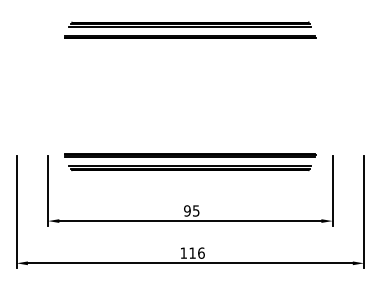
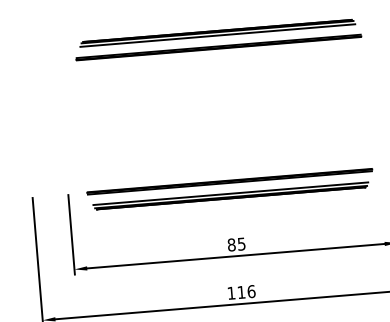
text: (187, 210) -> (231, 244), 95 -> 85

